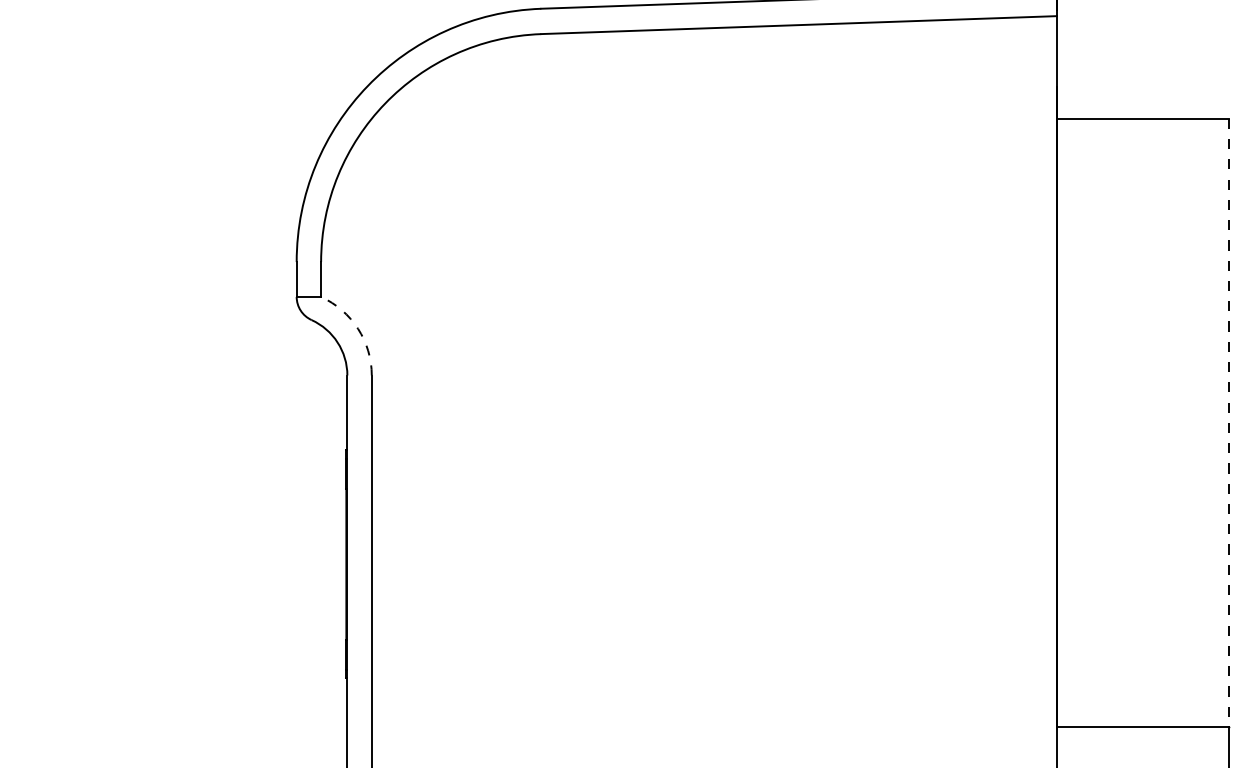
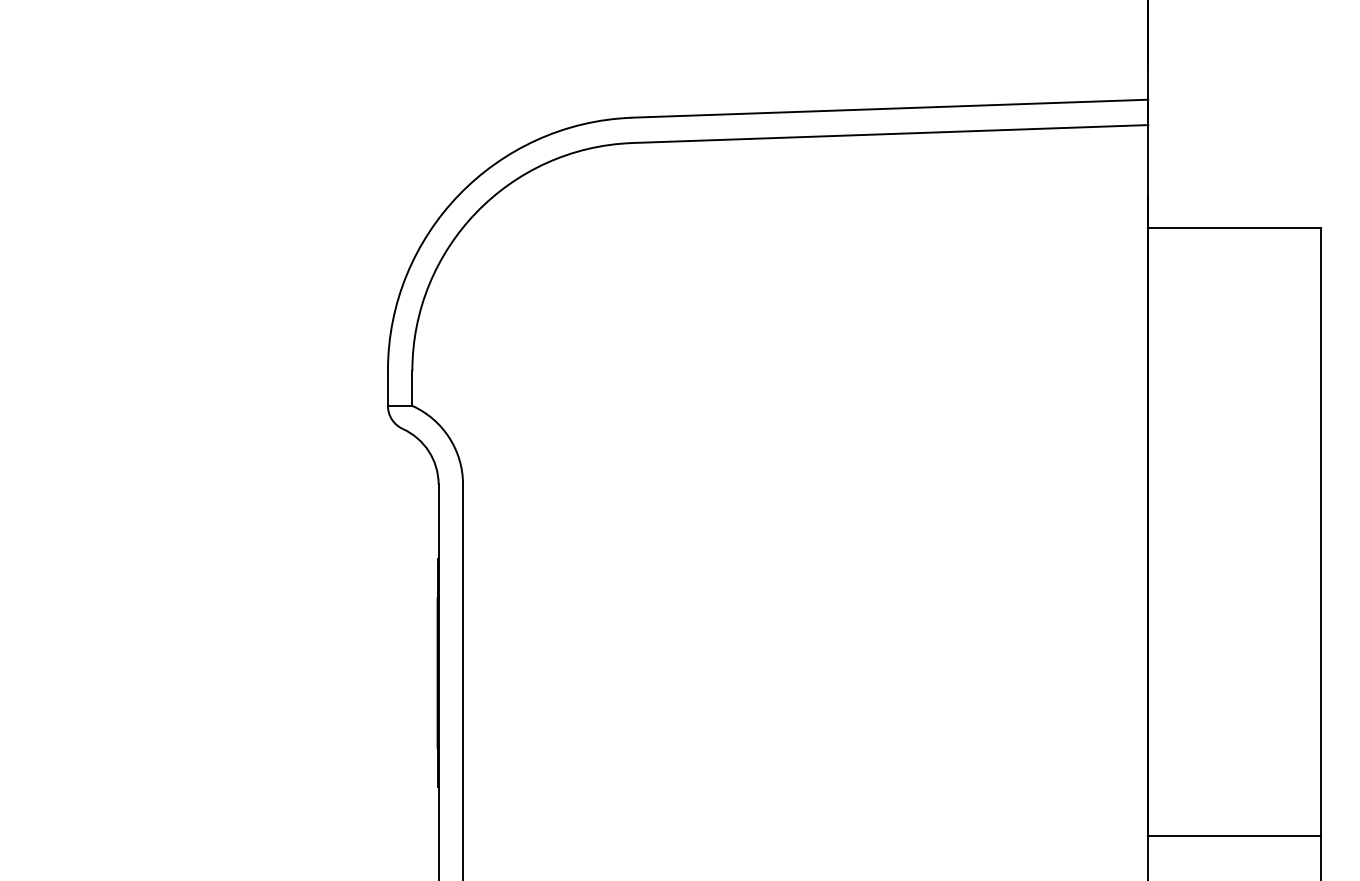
arc: (358, 328) -> (449, 437), dashed -> solid
line: (1229, 423) -> (1320, 532), dashed -> solid

